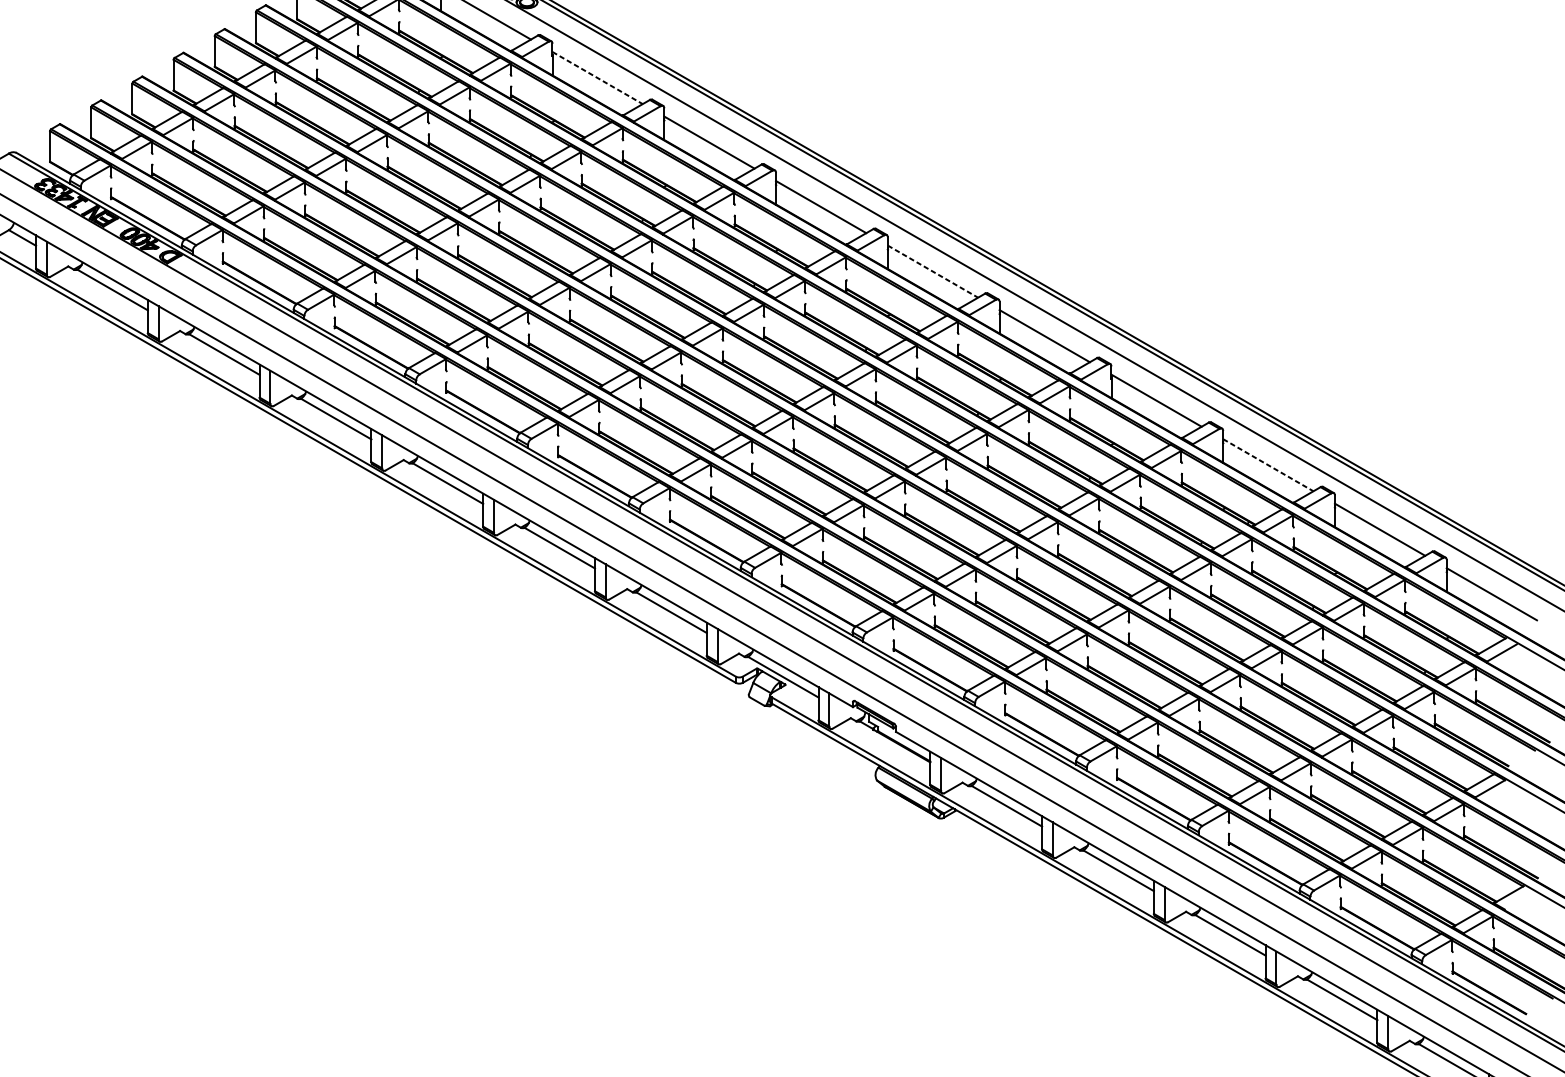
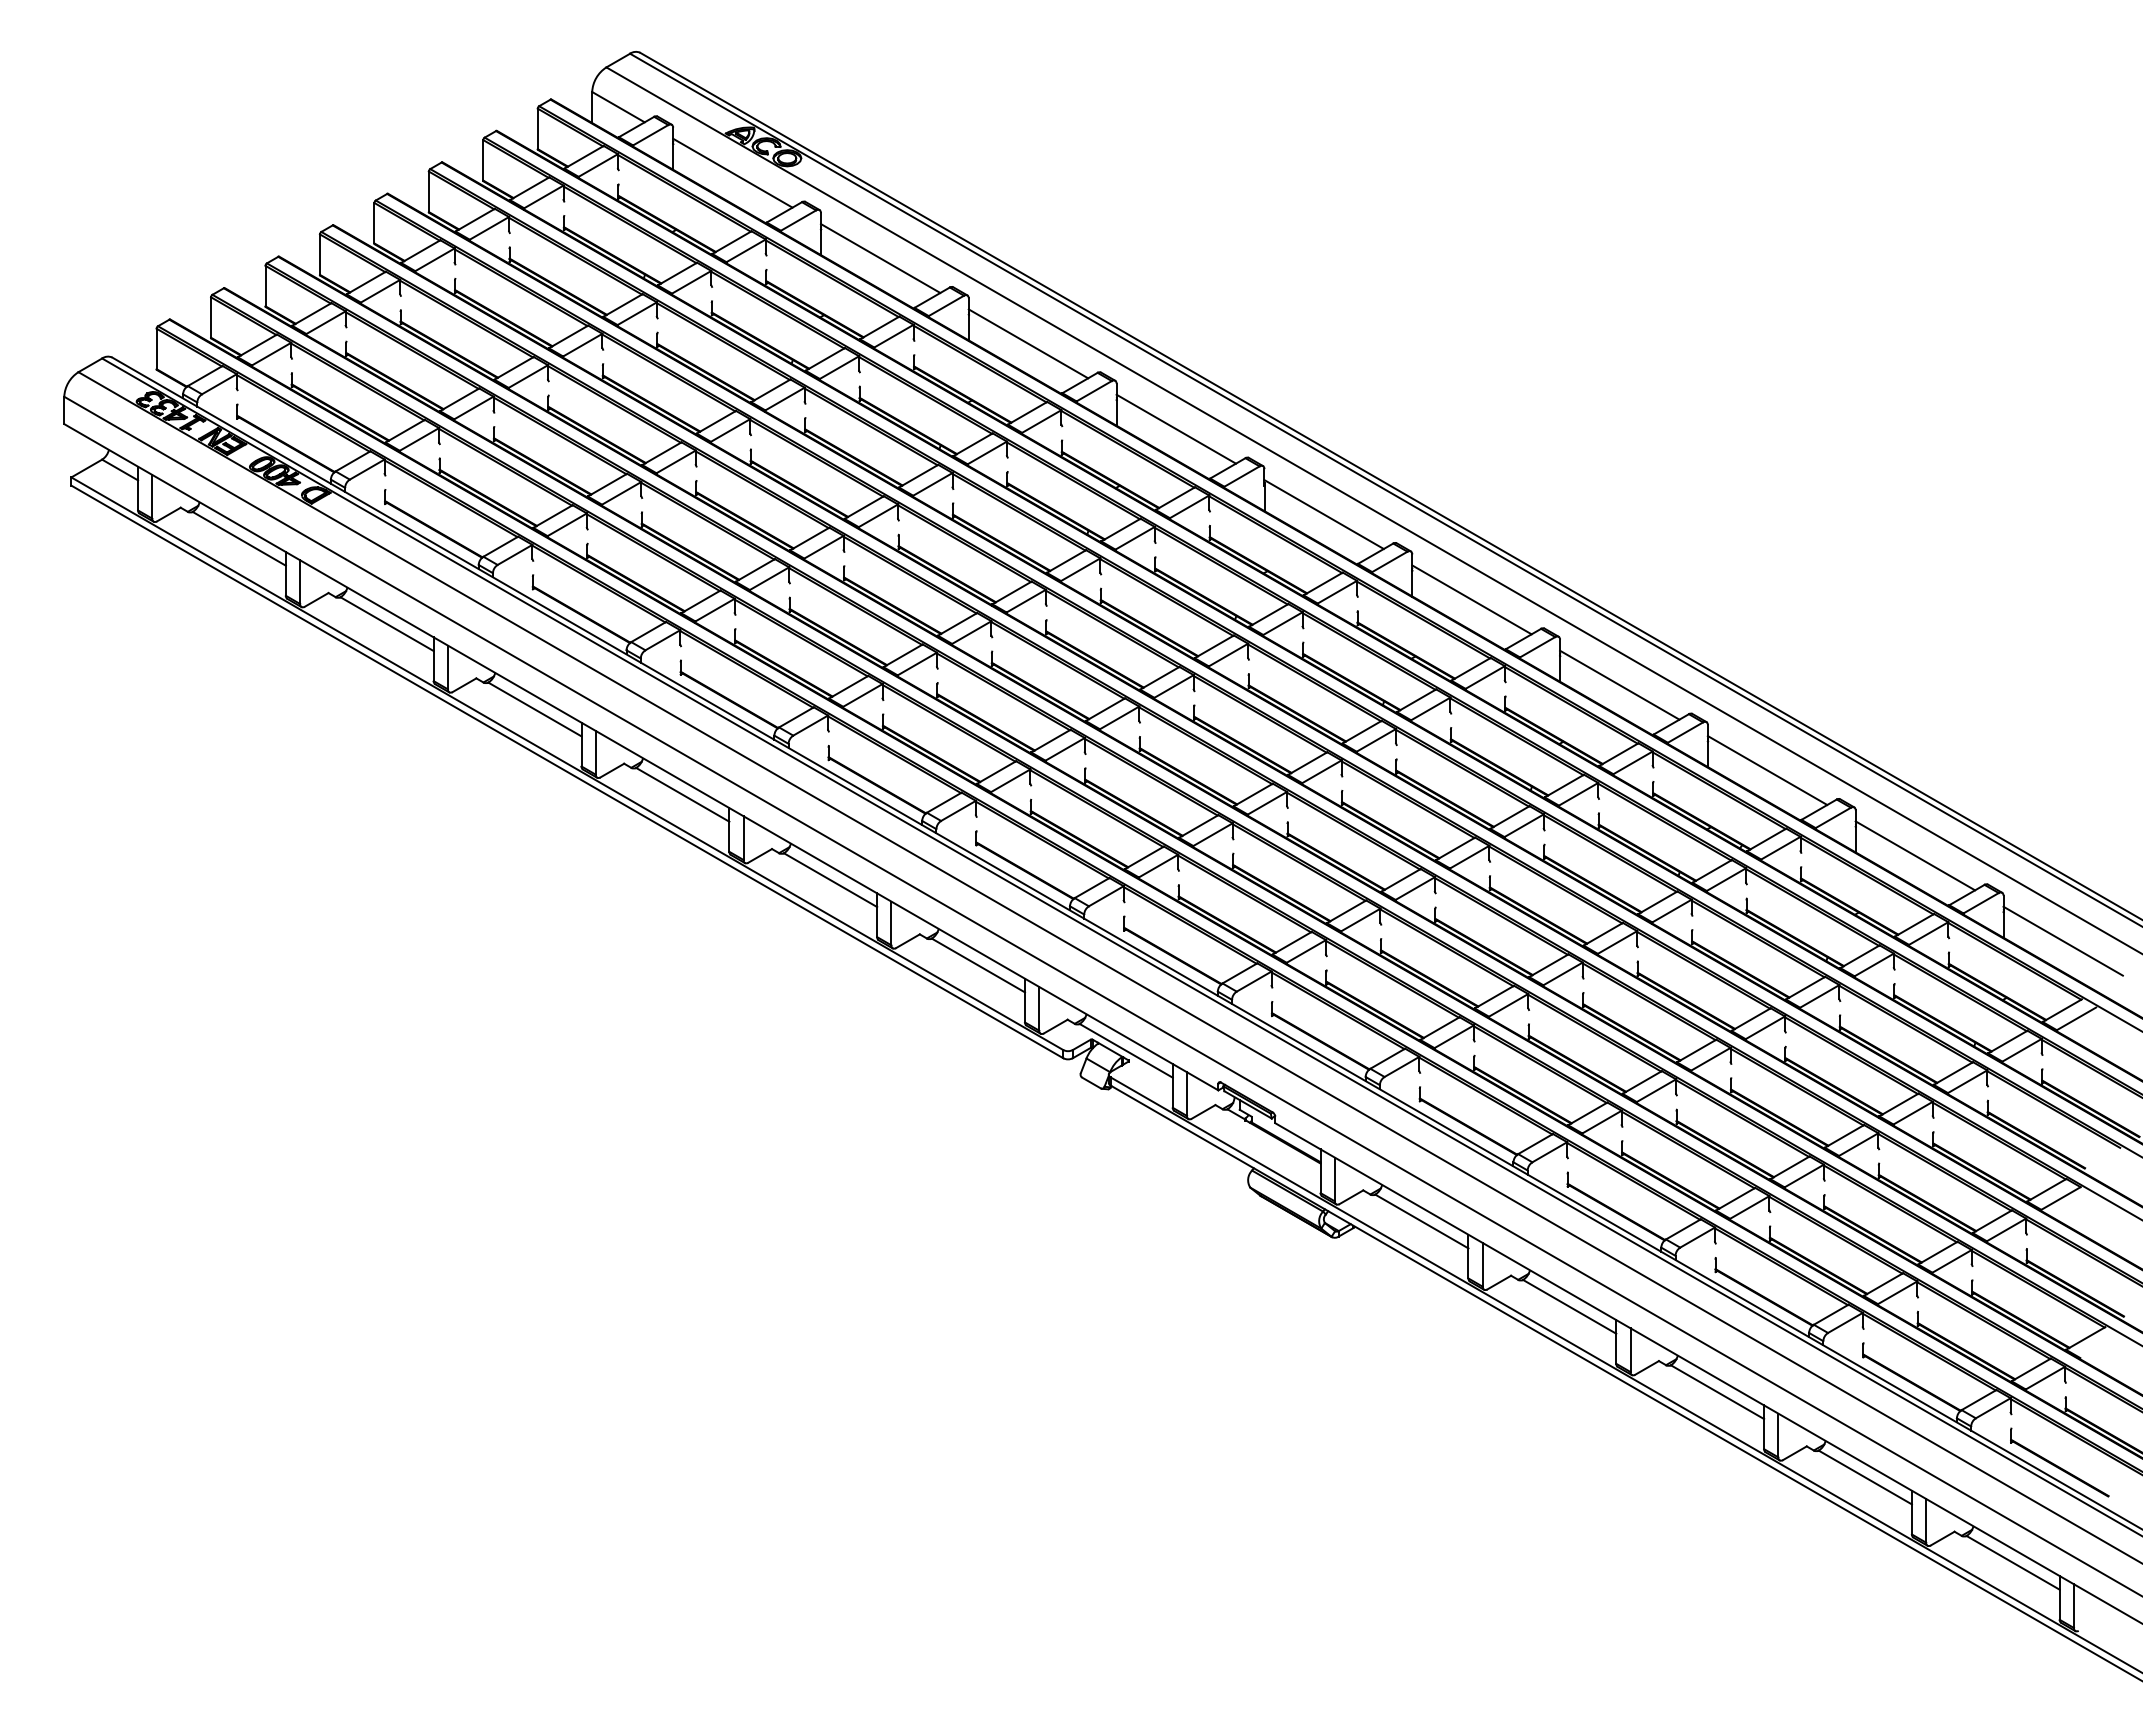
line: (597, 78) -> (880, 258), dashed -> solid
line: (933, 271) -> (1324, 514), dashed -> solid
line: (1268, 465) -> (1767, 770), dashed -> solid

